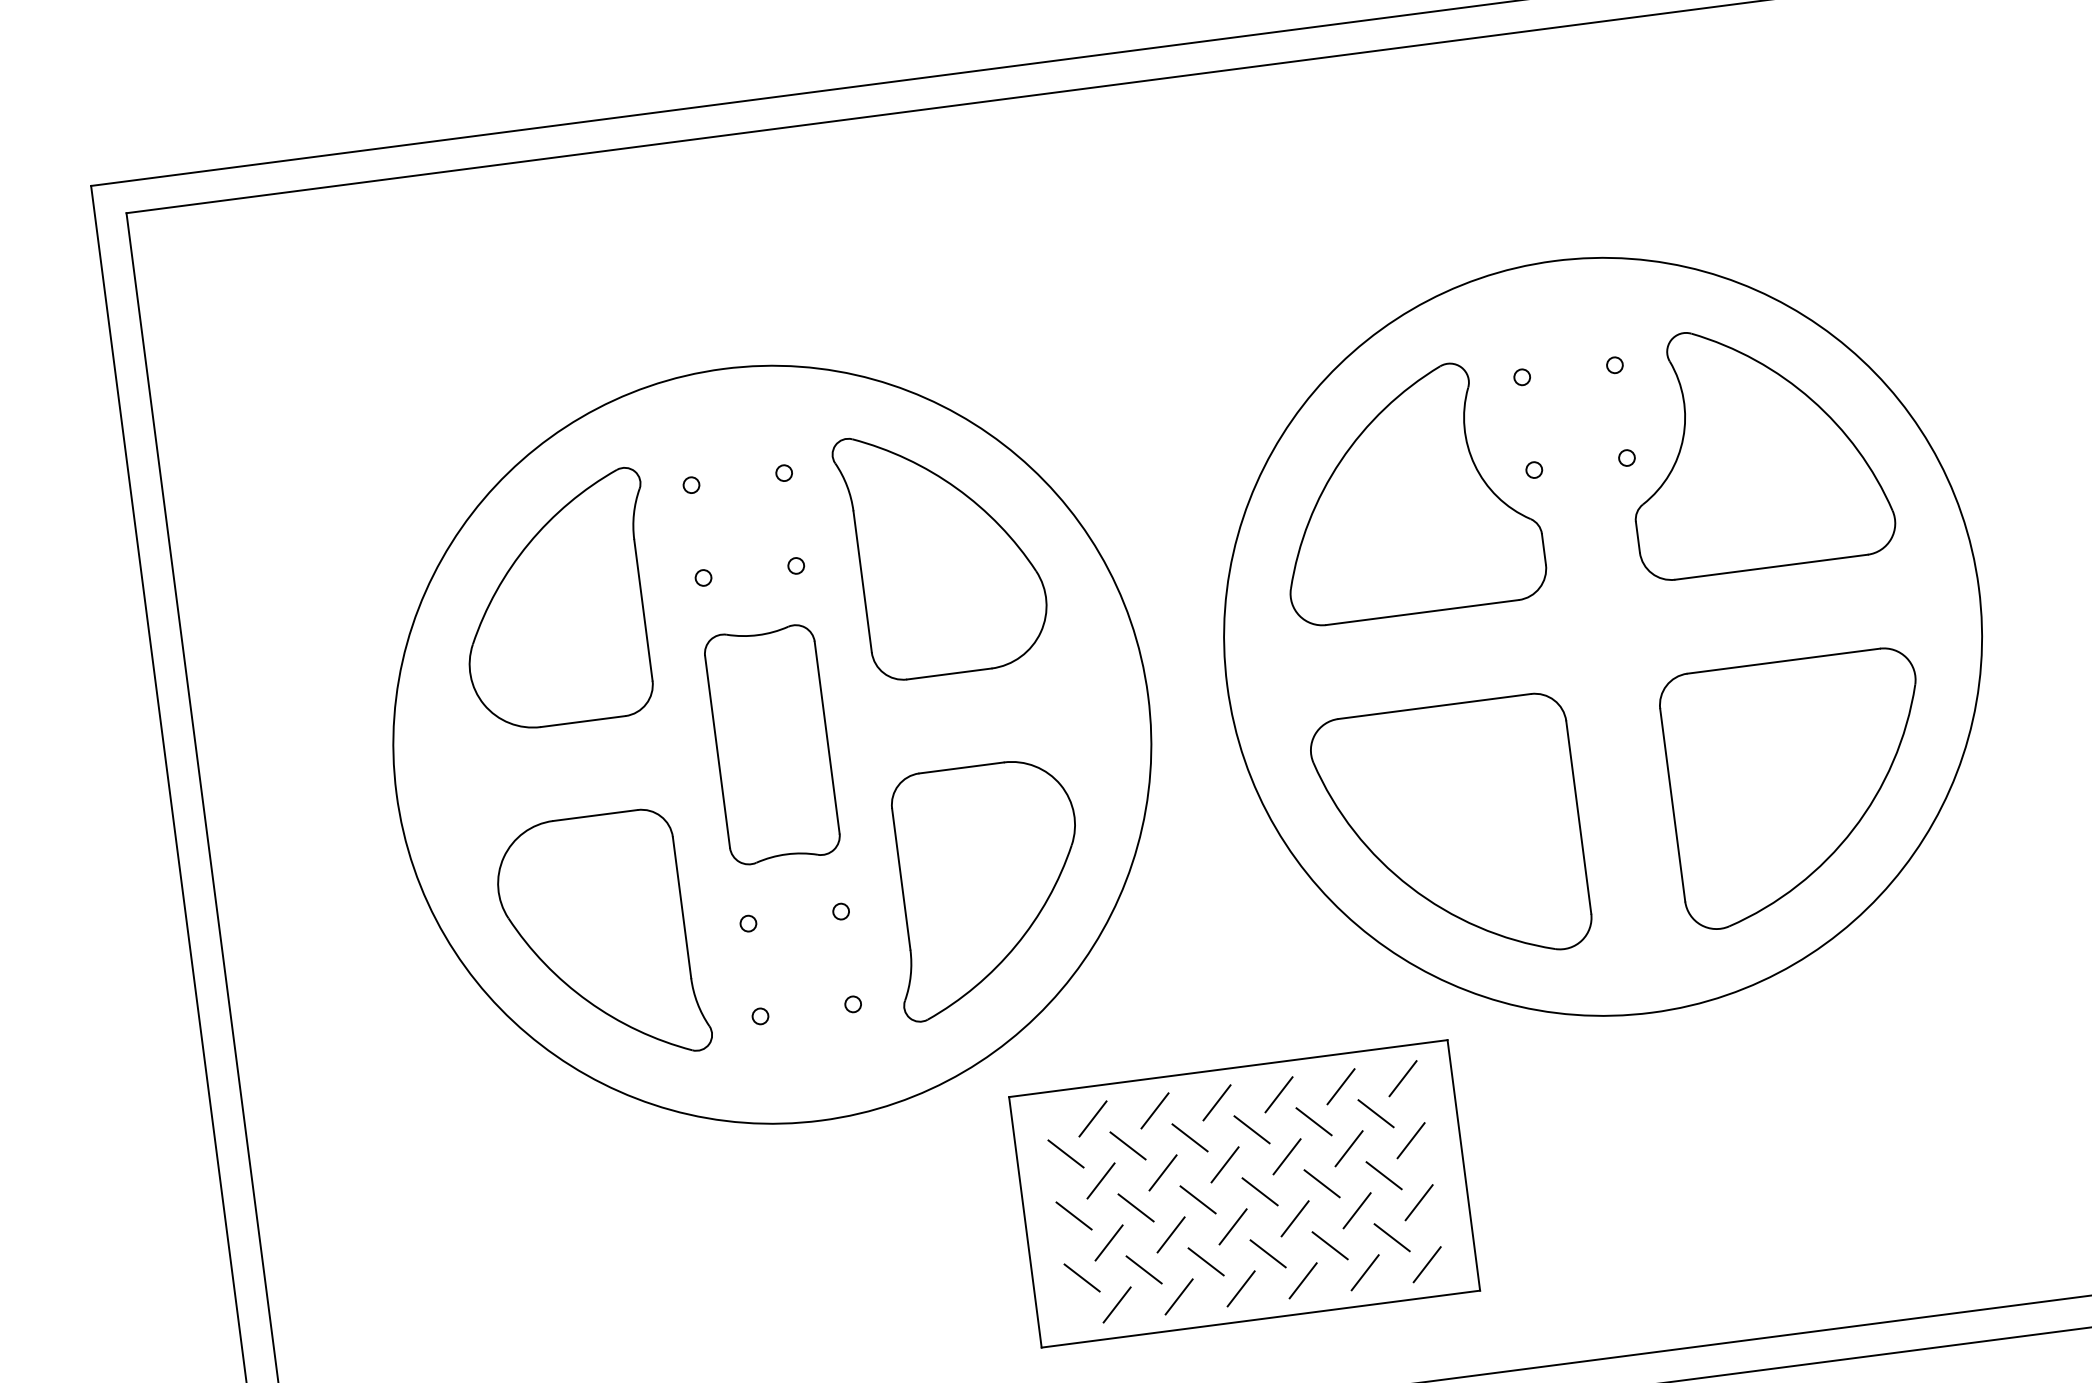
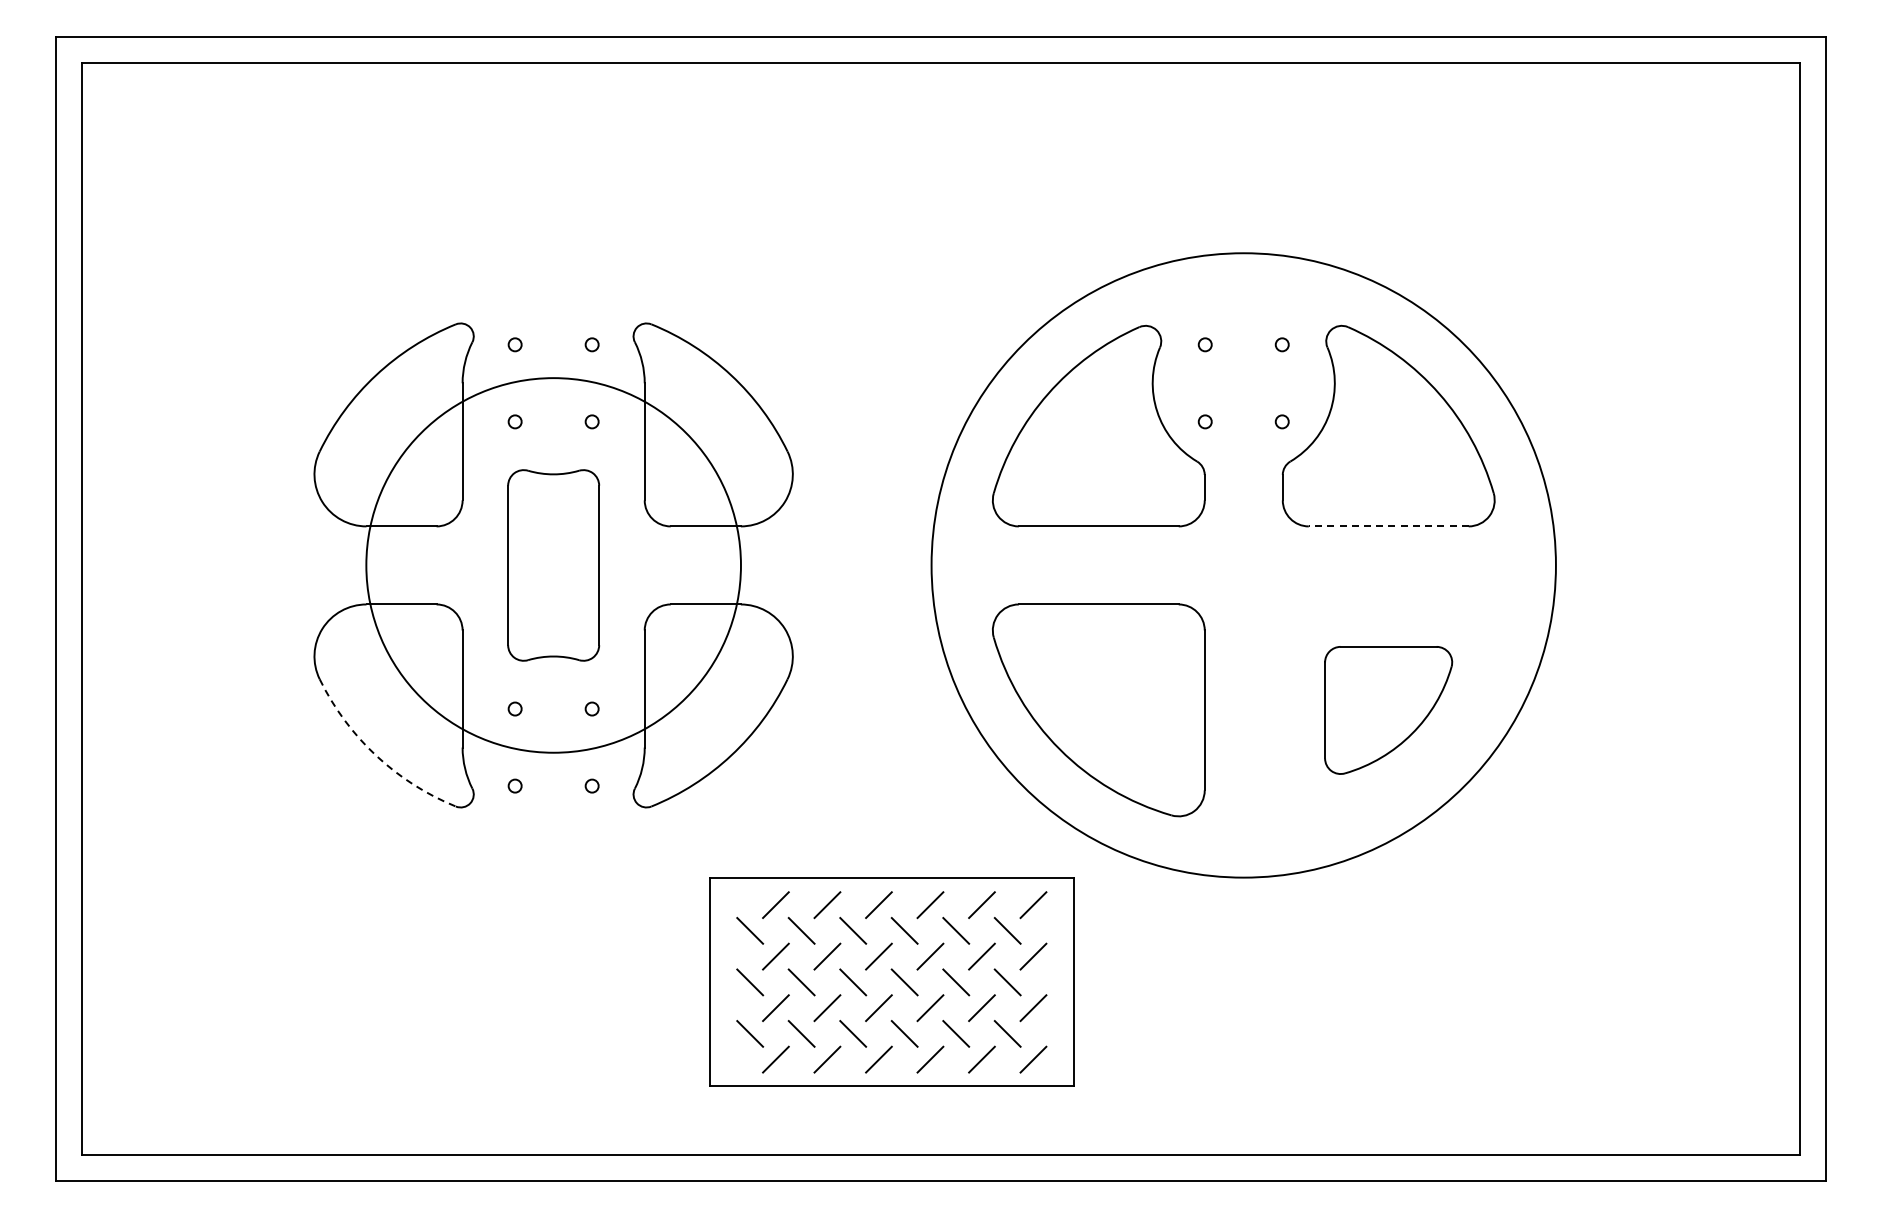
line: (1771, 567) -> (1388, 526), solid -> dashed
circle: (772, 744) -> (553, 565), size x0.6
part: (1799, 788) -> (1388, 710), size x0.6
arc: (588, 1001) -> (376, 755), solid -> dashed

